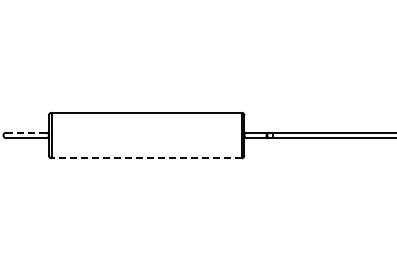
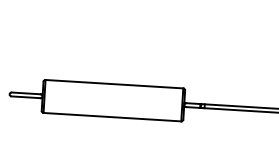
line: (26, 132) -> (26, 93), dashed -> solid
line: (146, 158) -> (112, 117), dashed -> solid

